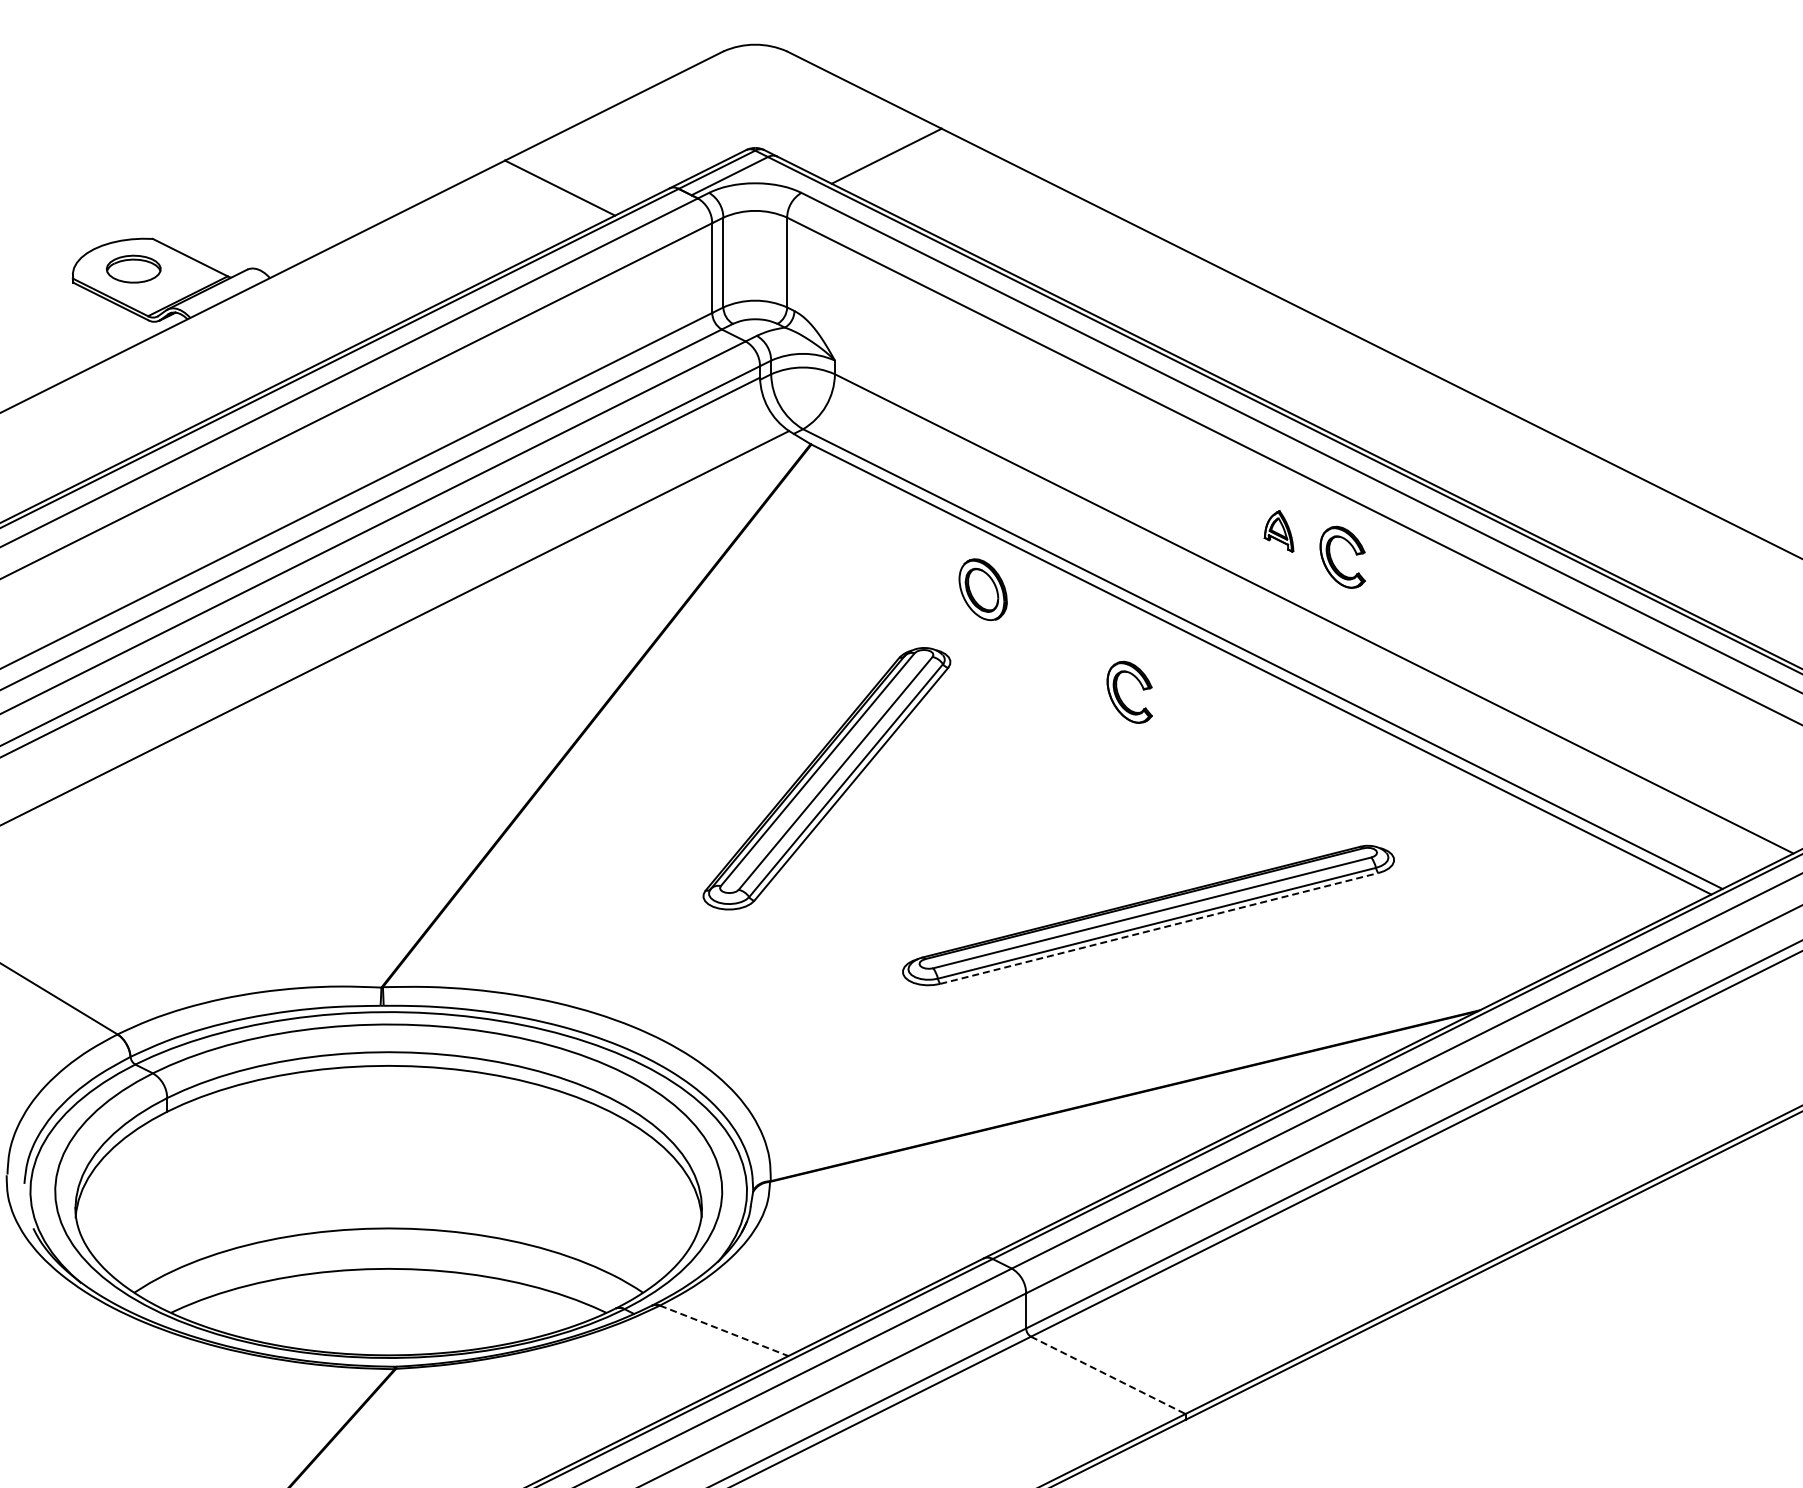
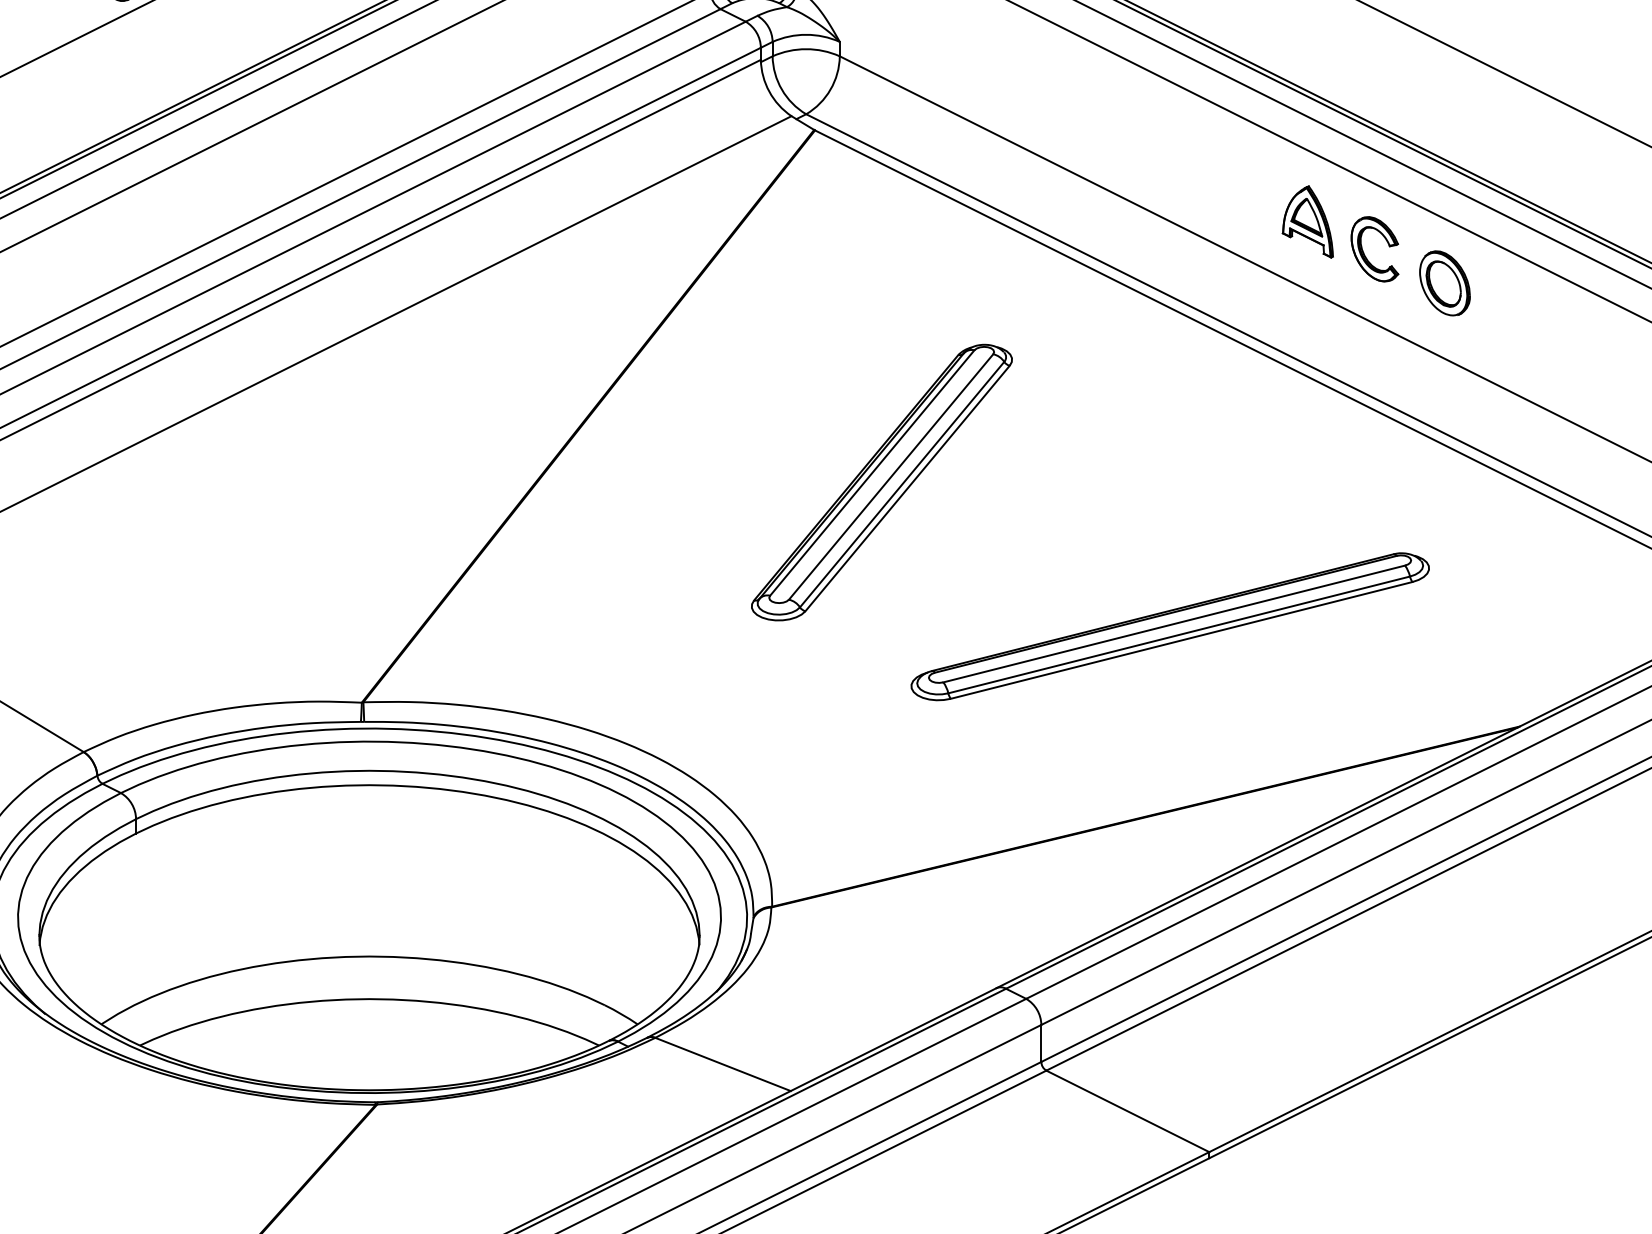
part: (1278, 531) -> (1307, 222), size x1.67
part: (982, 589) -> (1444, 283), moved
part: (1119, 694) -> (1139, 393), removed
part: (826, 778) -> (881, 482), moved
line: (1159, 928) -> (1181, 640), dashed -> solid
line: (724, 1331) -> (723, 1065), dashed -> solid
line: (1108, 1375) -> (1128, 1111), dashed -> solid

